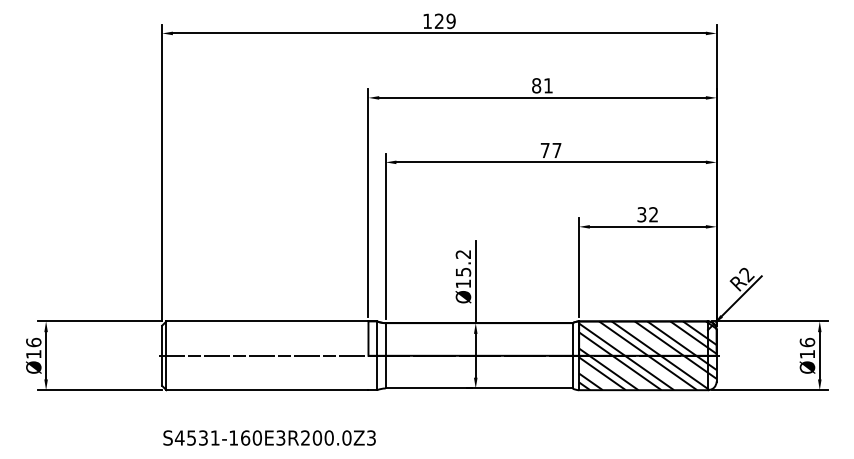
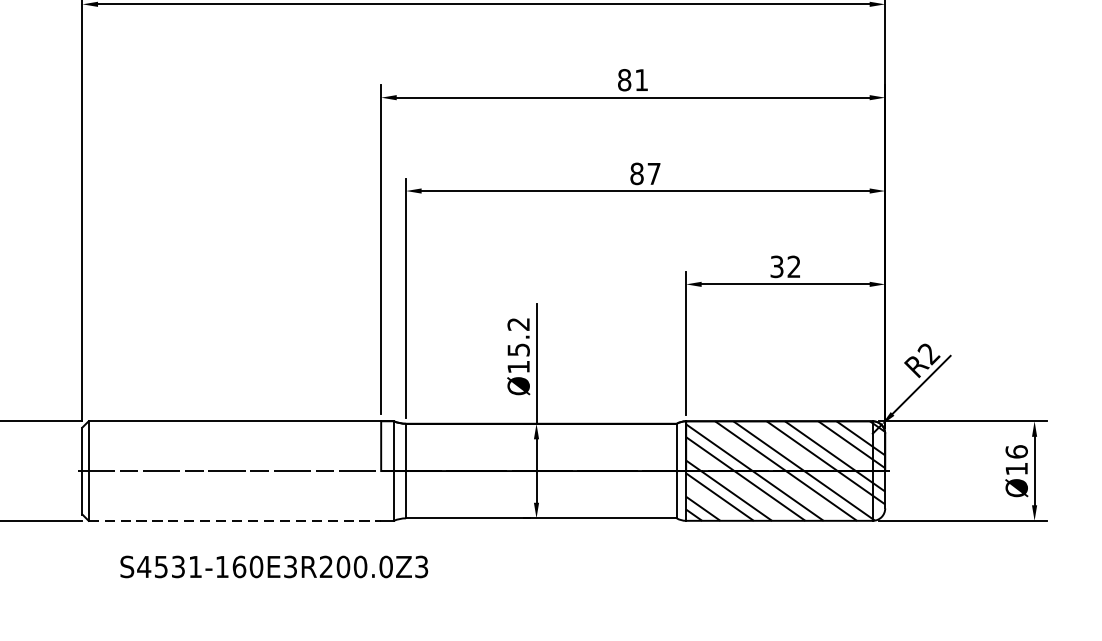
text: (544, 150) -> (636, 173), 77 -> 87
line: (267, 390) -> (234, 521), solid -> dashed
text: (269, 437) -> (274, 566), moved

